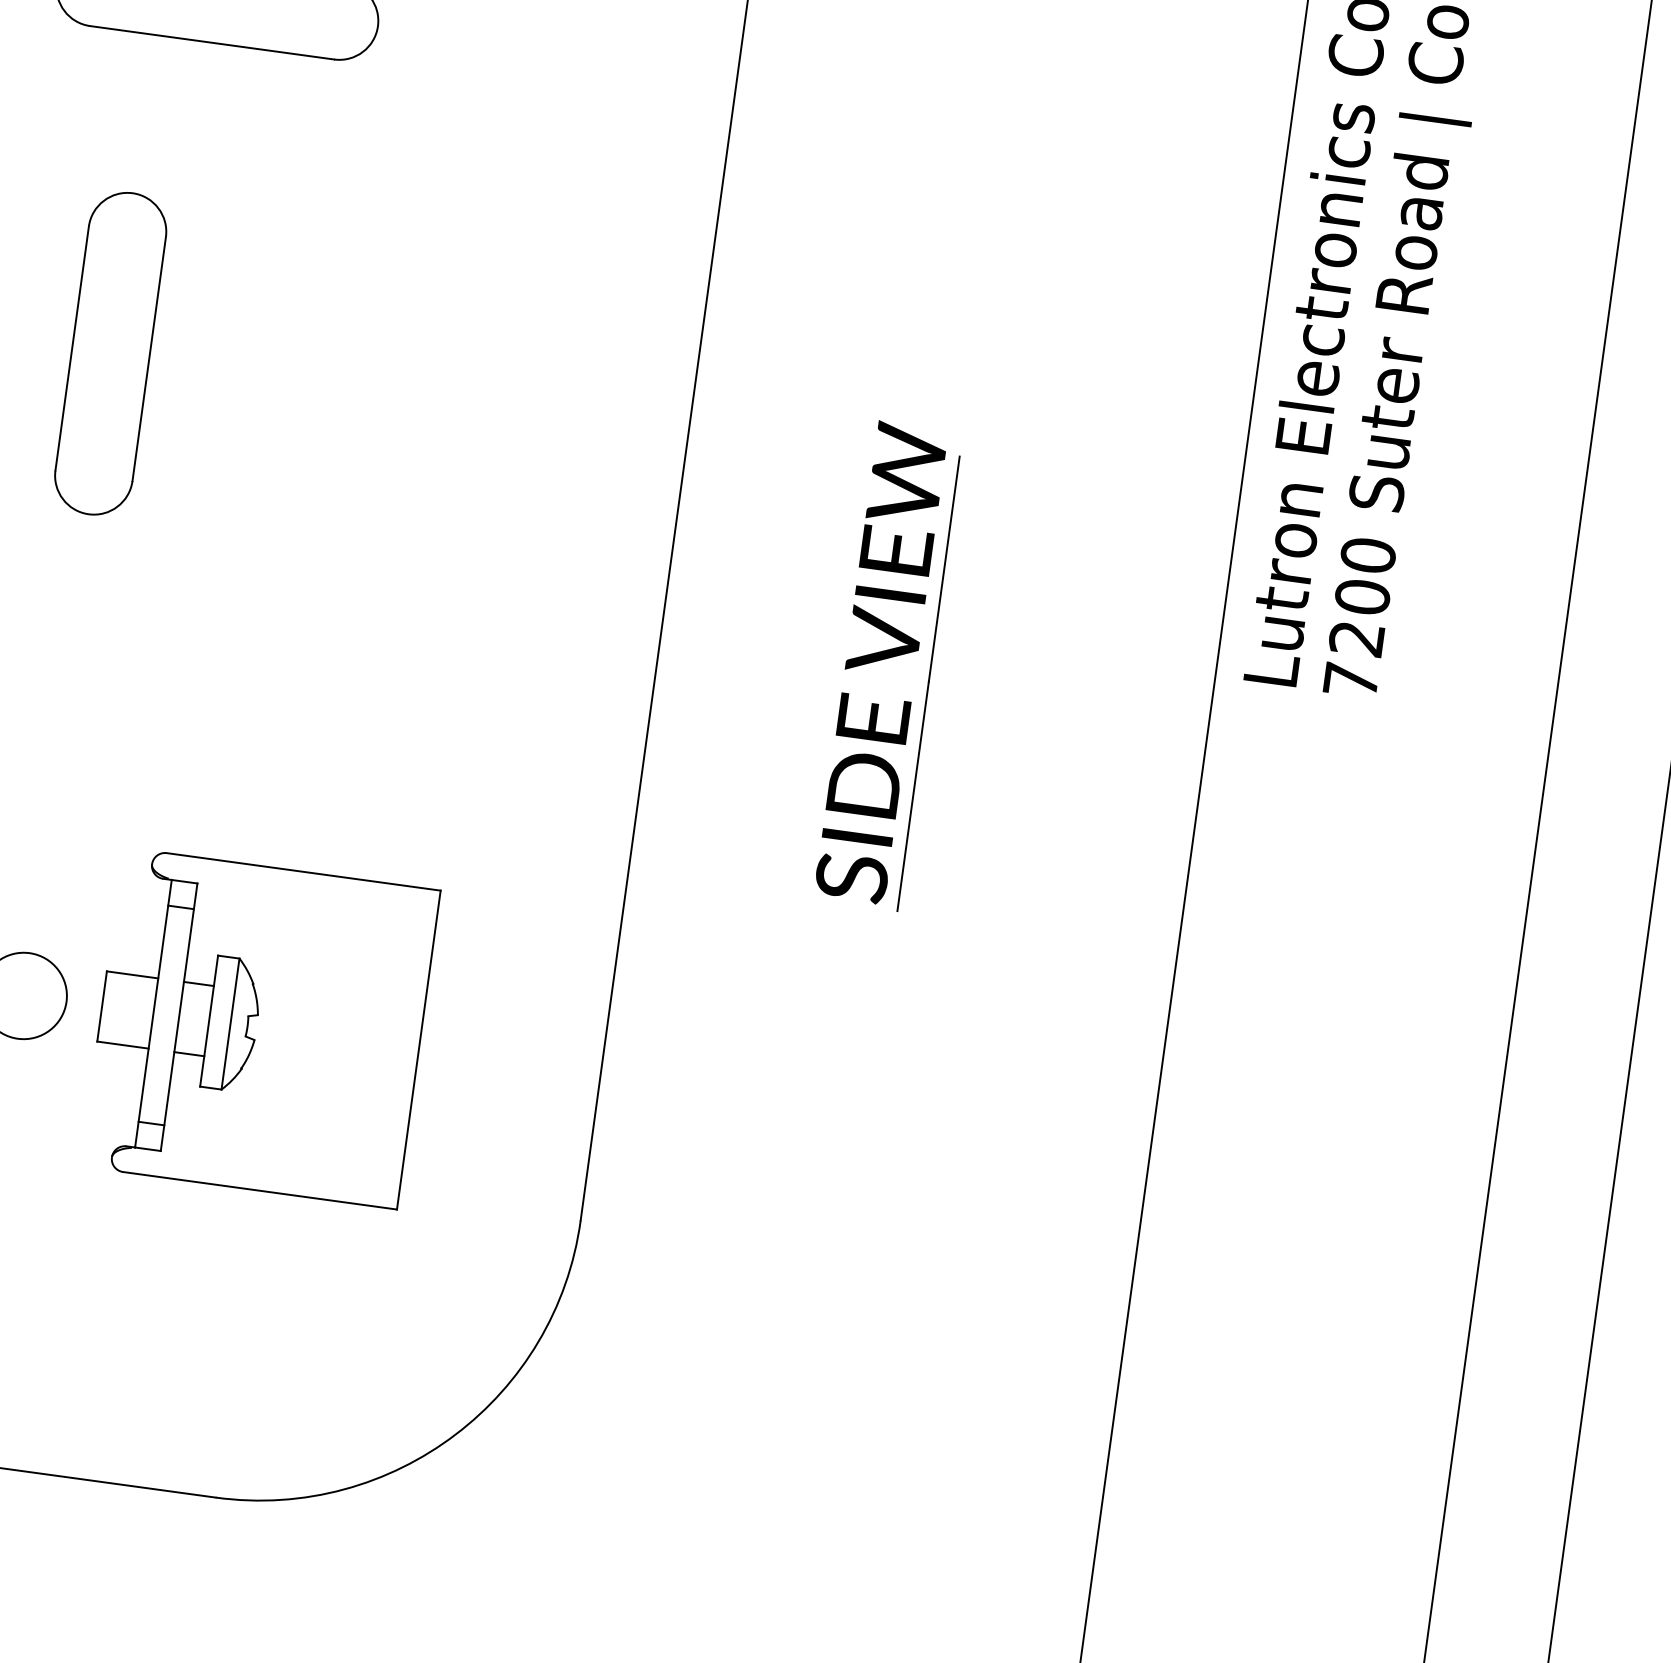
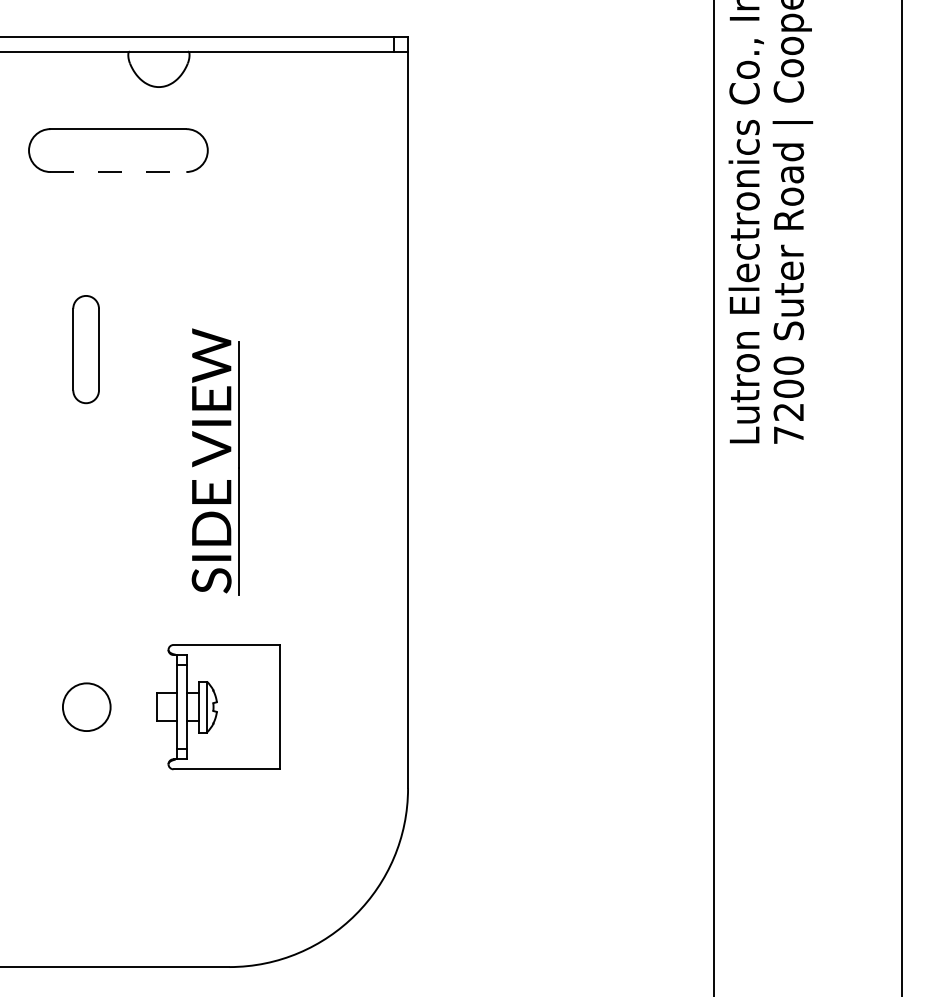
line: (212, 43) -> (118, 172), solid -> dashed
part: (109, 353) -> (85, 349), size x0.6
part: (888, 664) -> (215, 461), moved
part: (260, 1027) -> (218, 706), size x0.7

